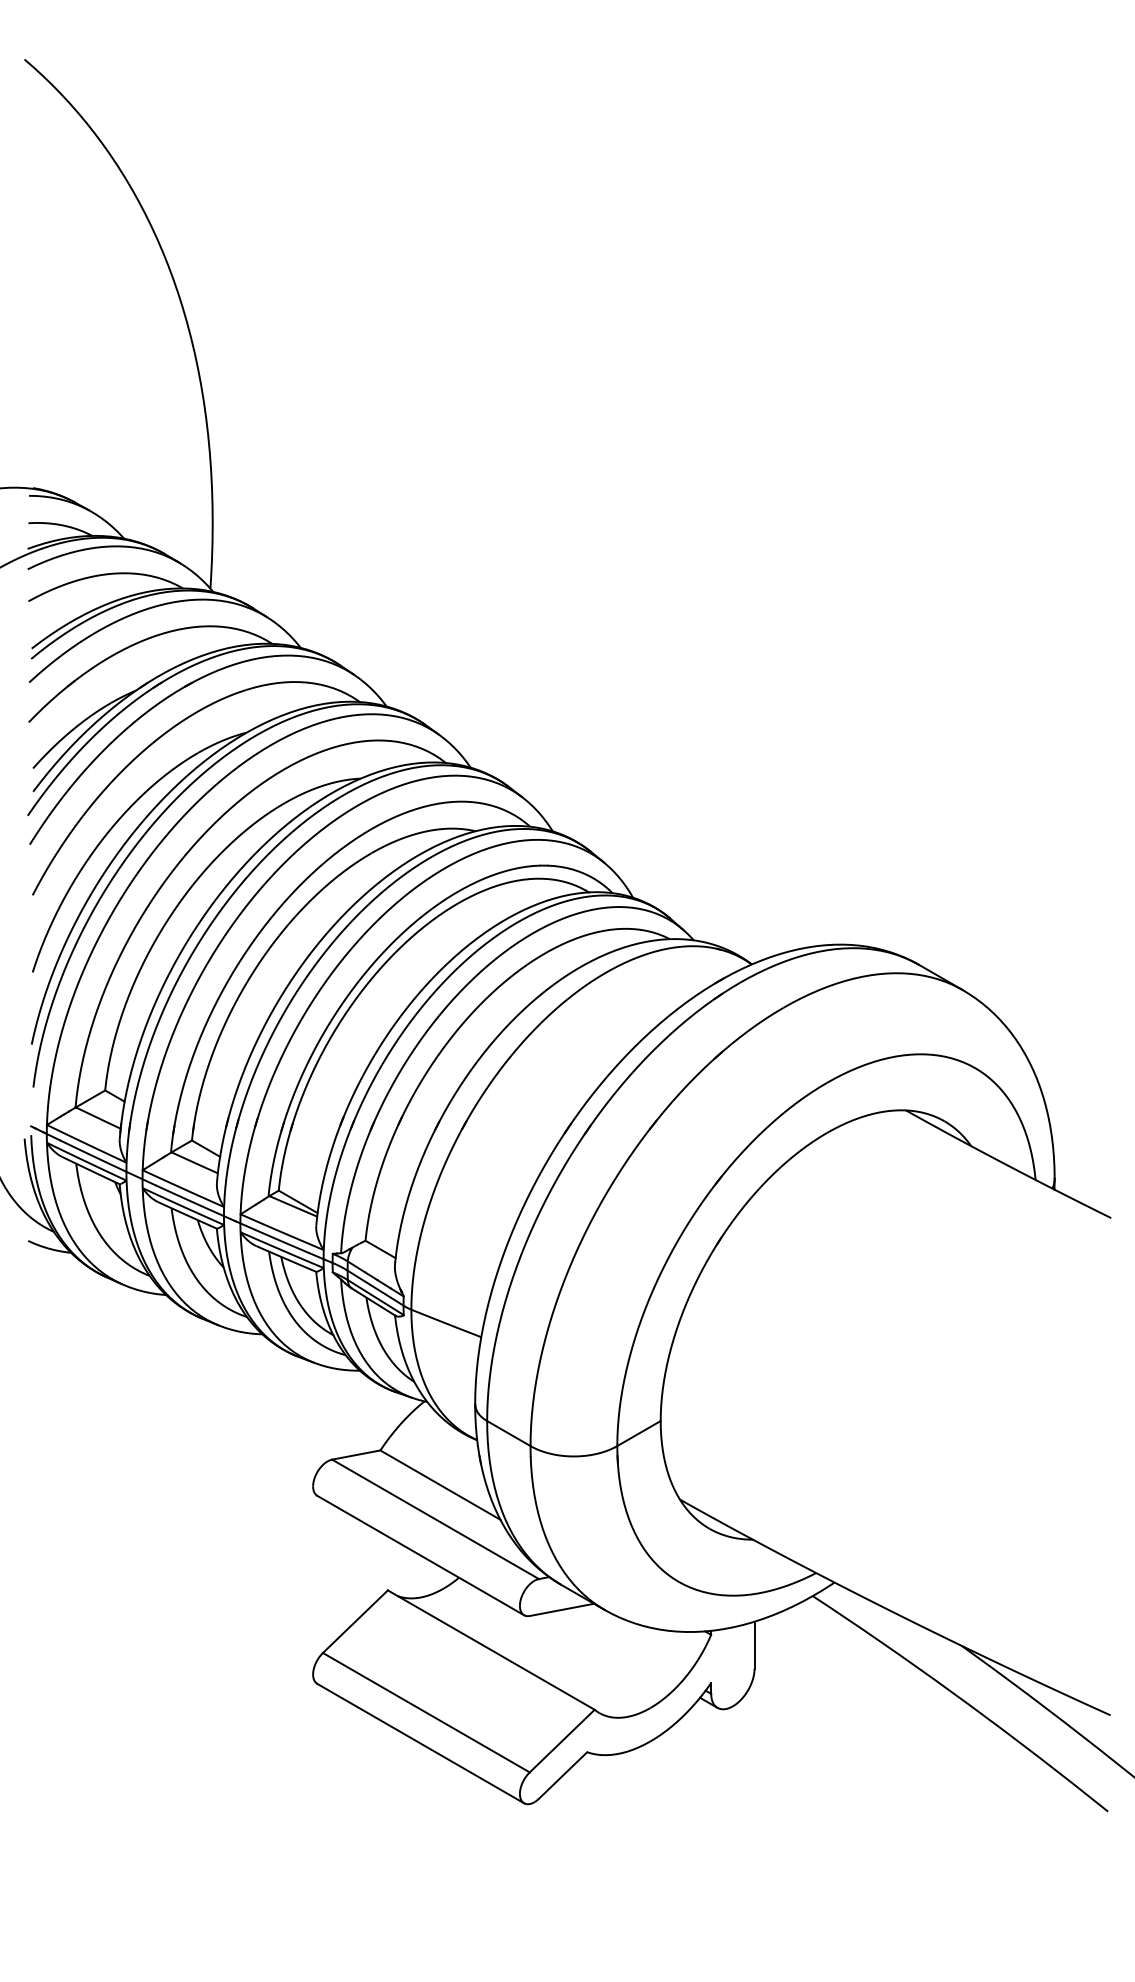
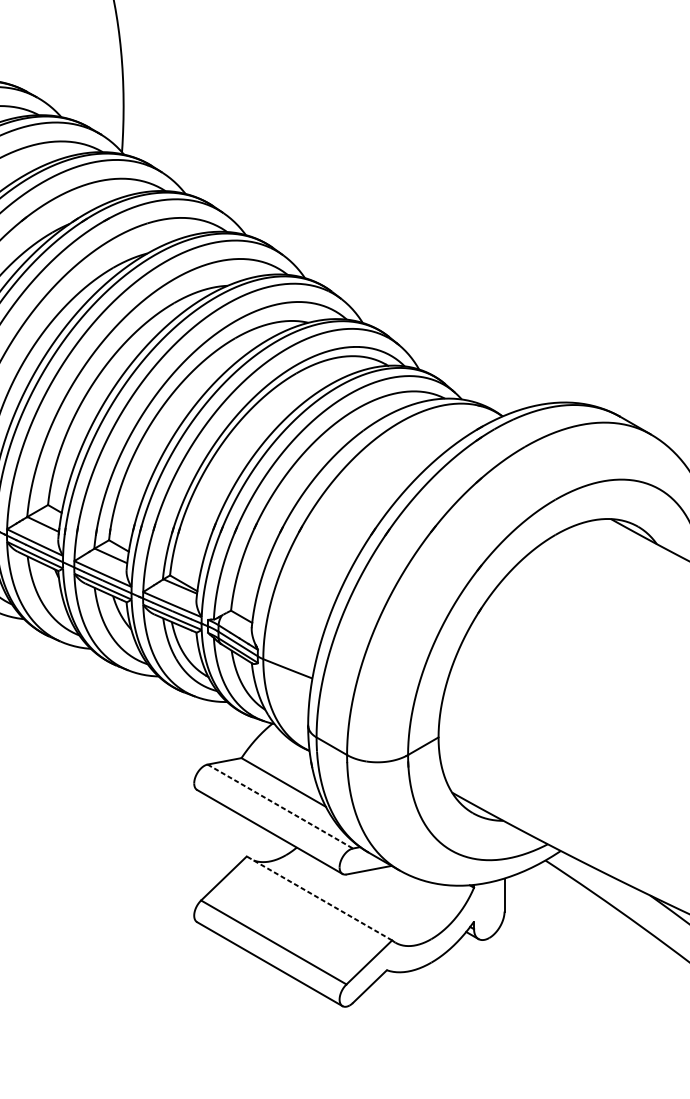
line: (435, 1519) -> (280, 806), solid -> dashed
line: (490, 1649) -> (318, 898), solid -> dashed

